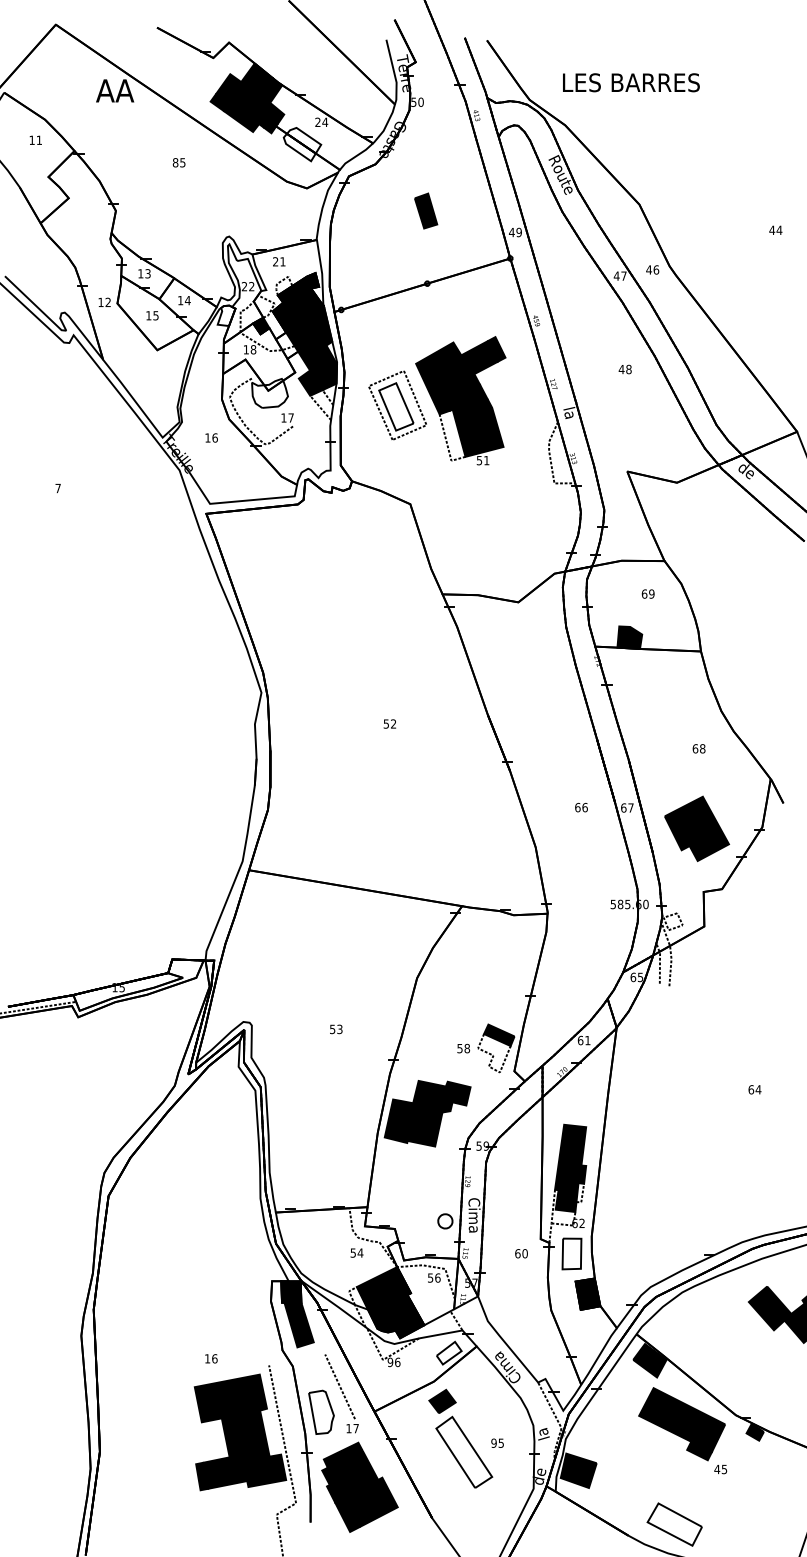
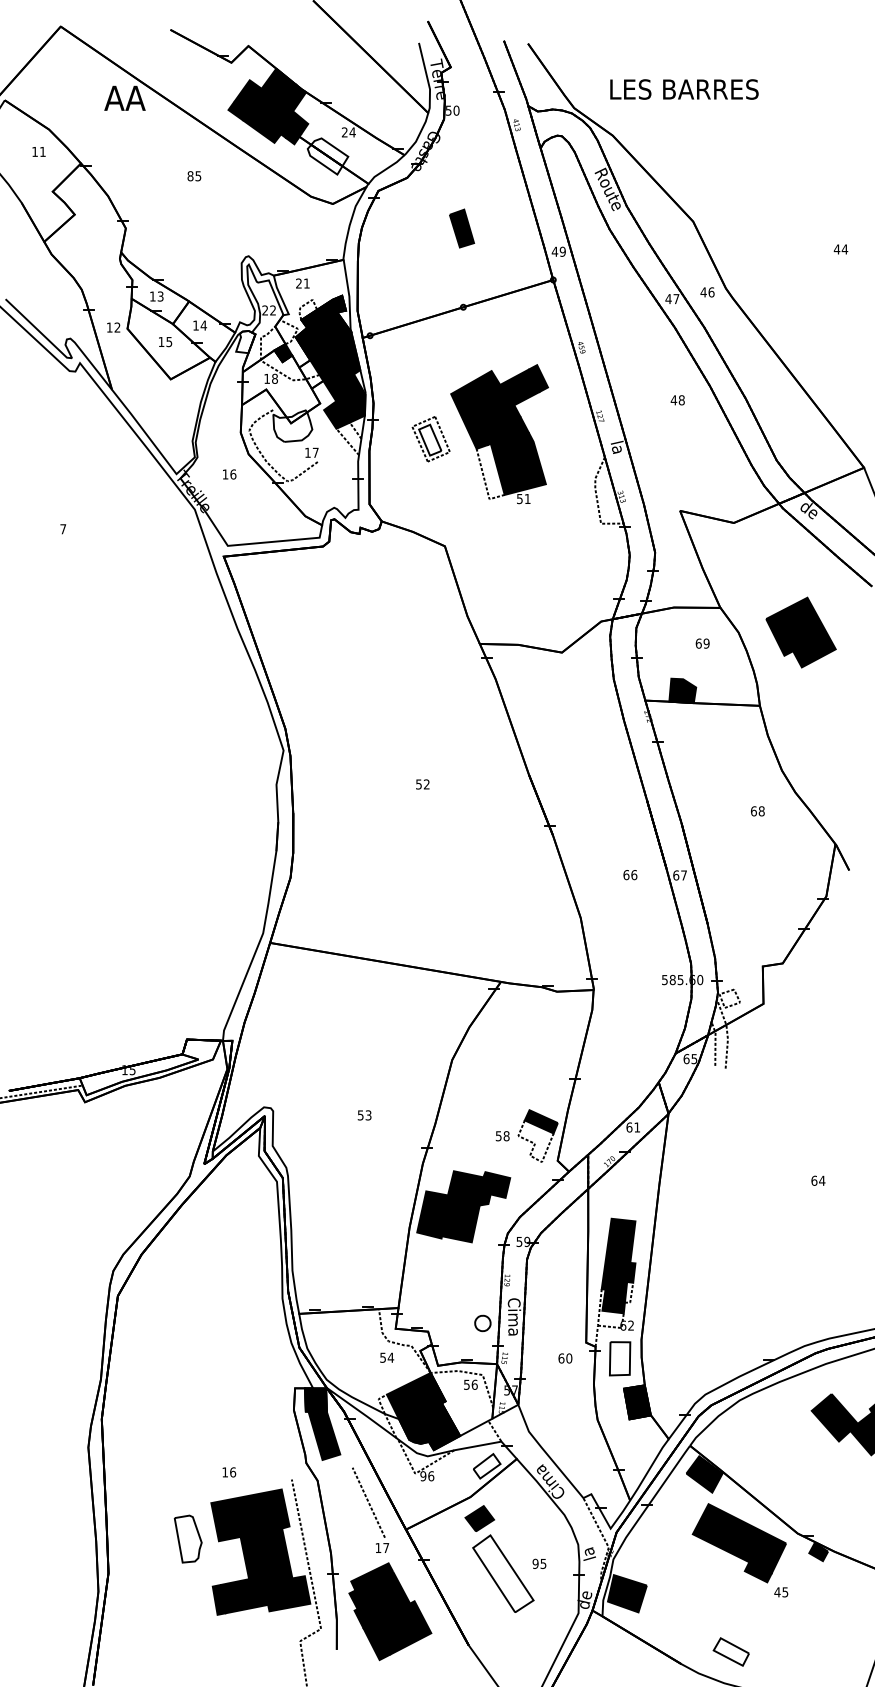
part: (397, 405) -> (430, 439), size x0.6
part: (696, 828) -> (800, 632), moved
part: (321, 1411) -> (188, 1538), moved
part: (674, 1524) -> (731, 1651), size x0.6

